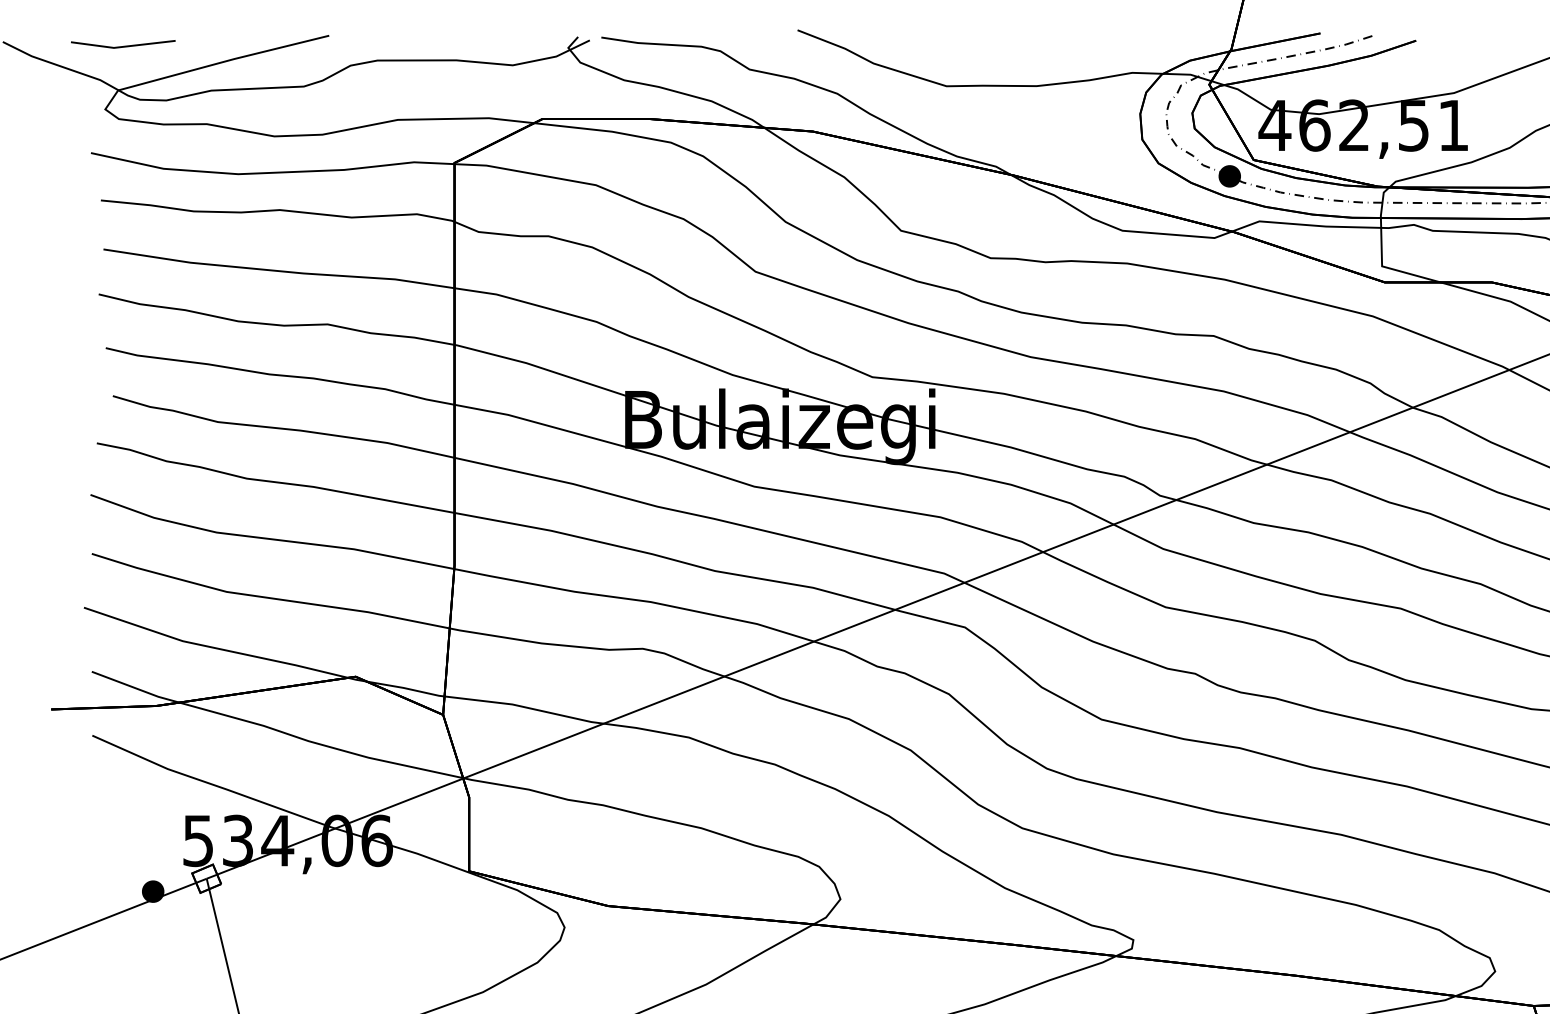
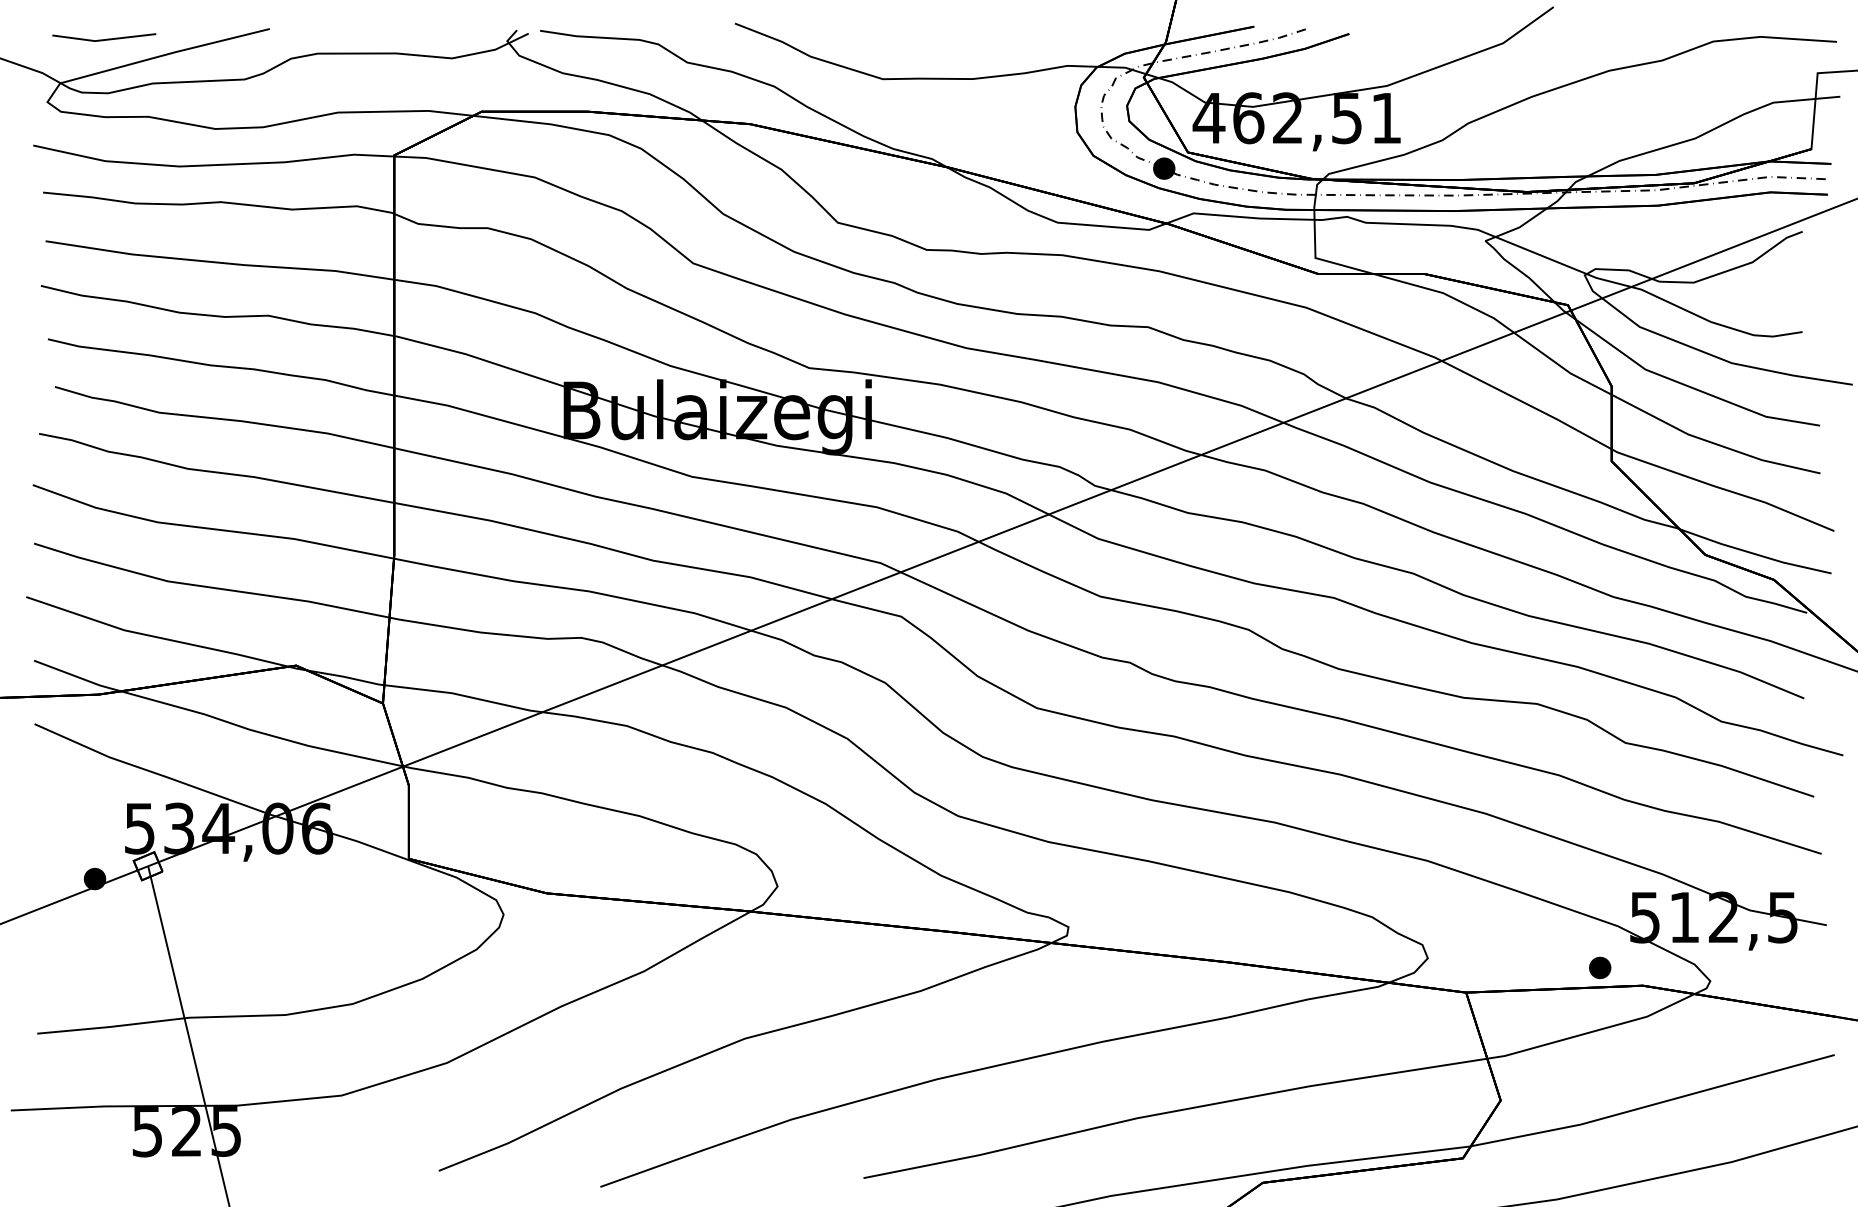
line: (123, 46) -> (104, 39), moved

